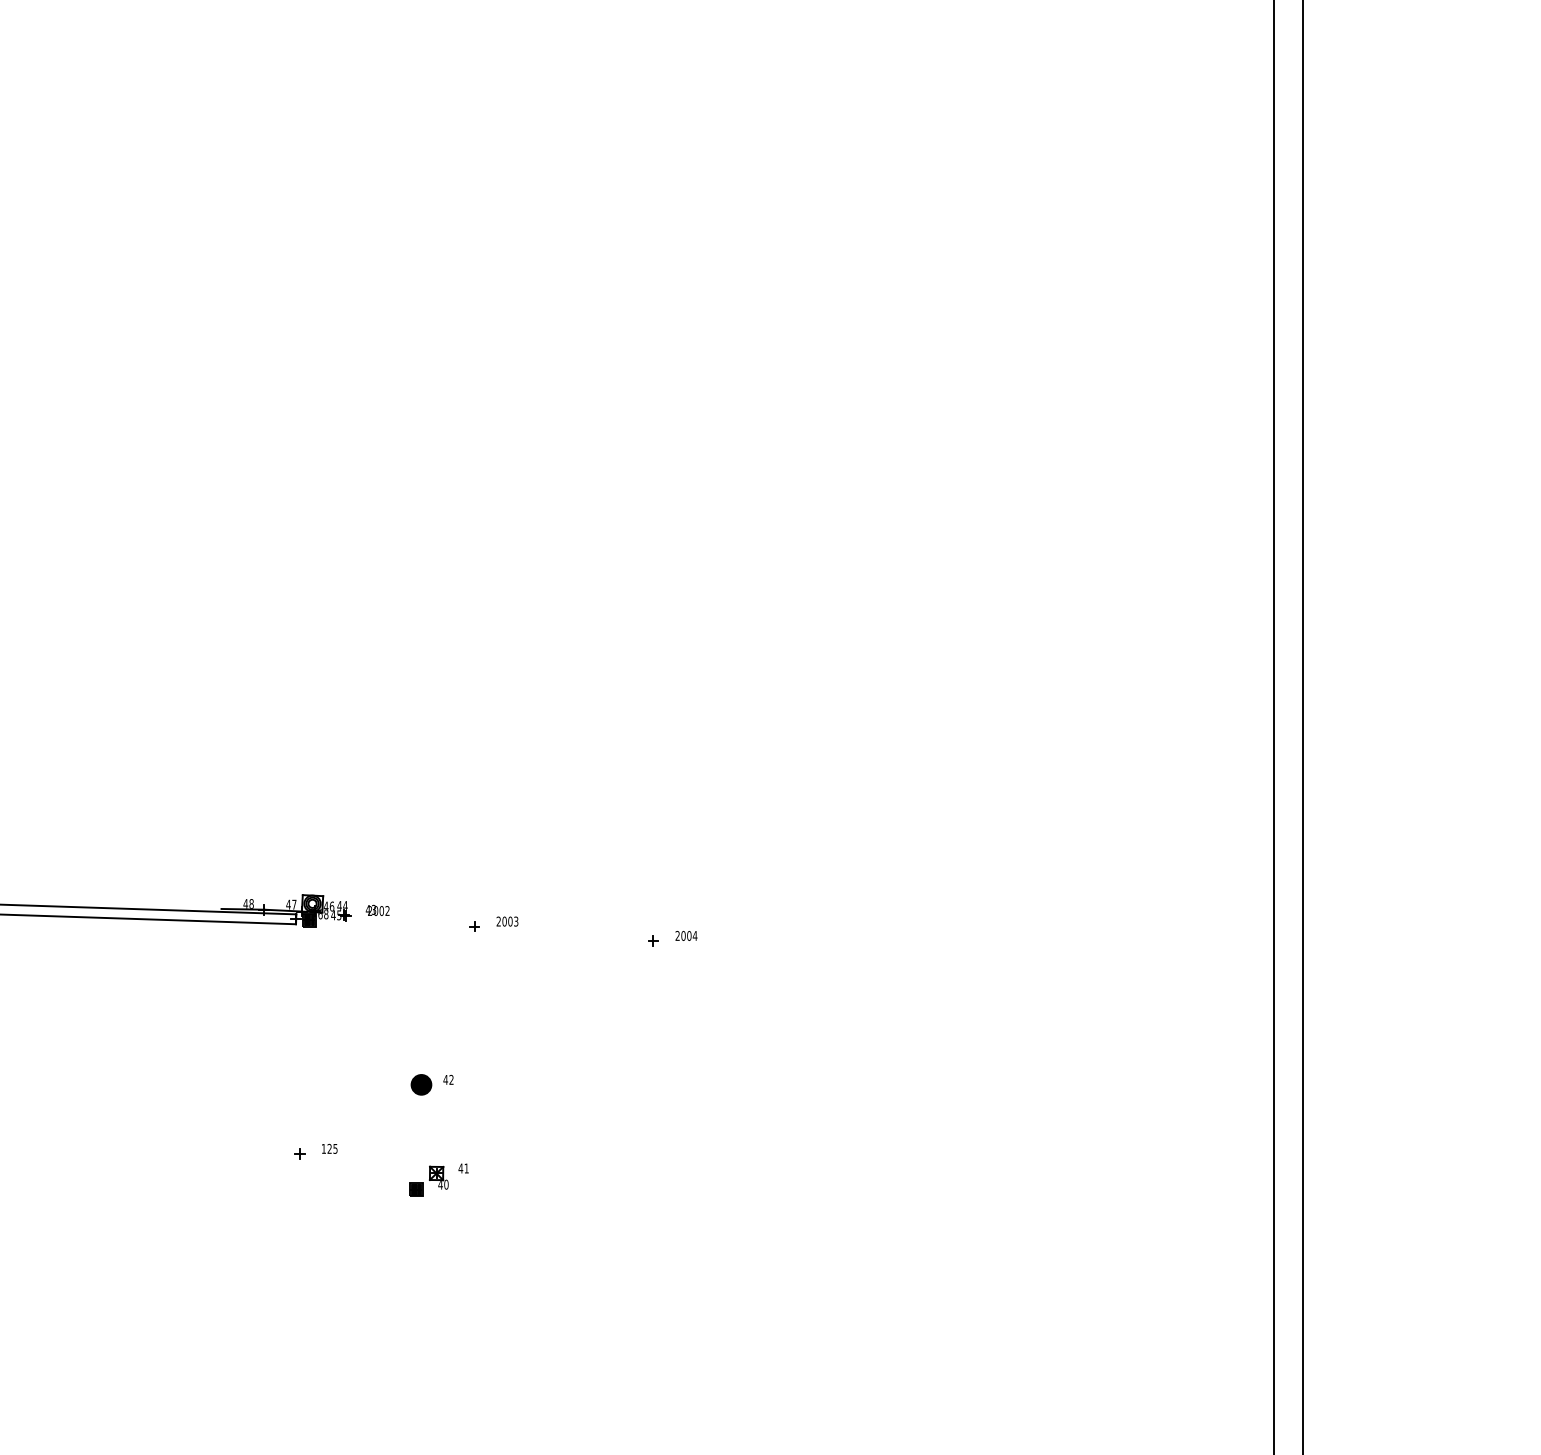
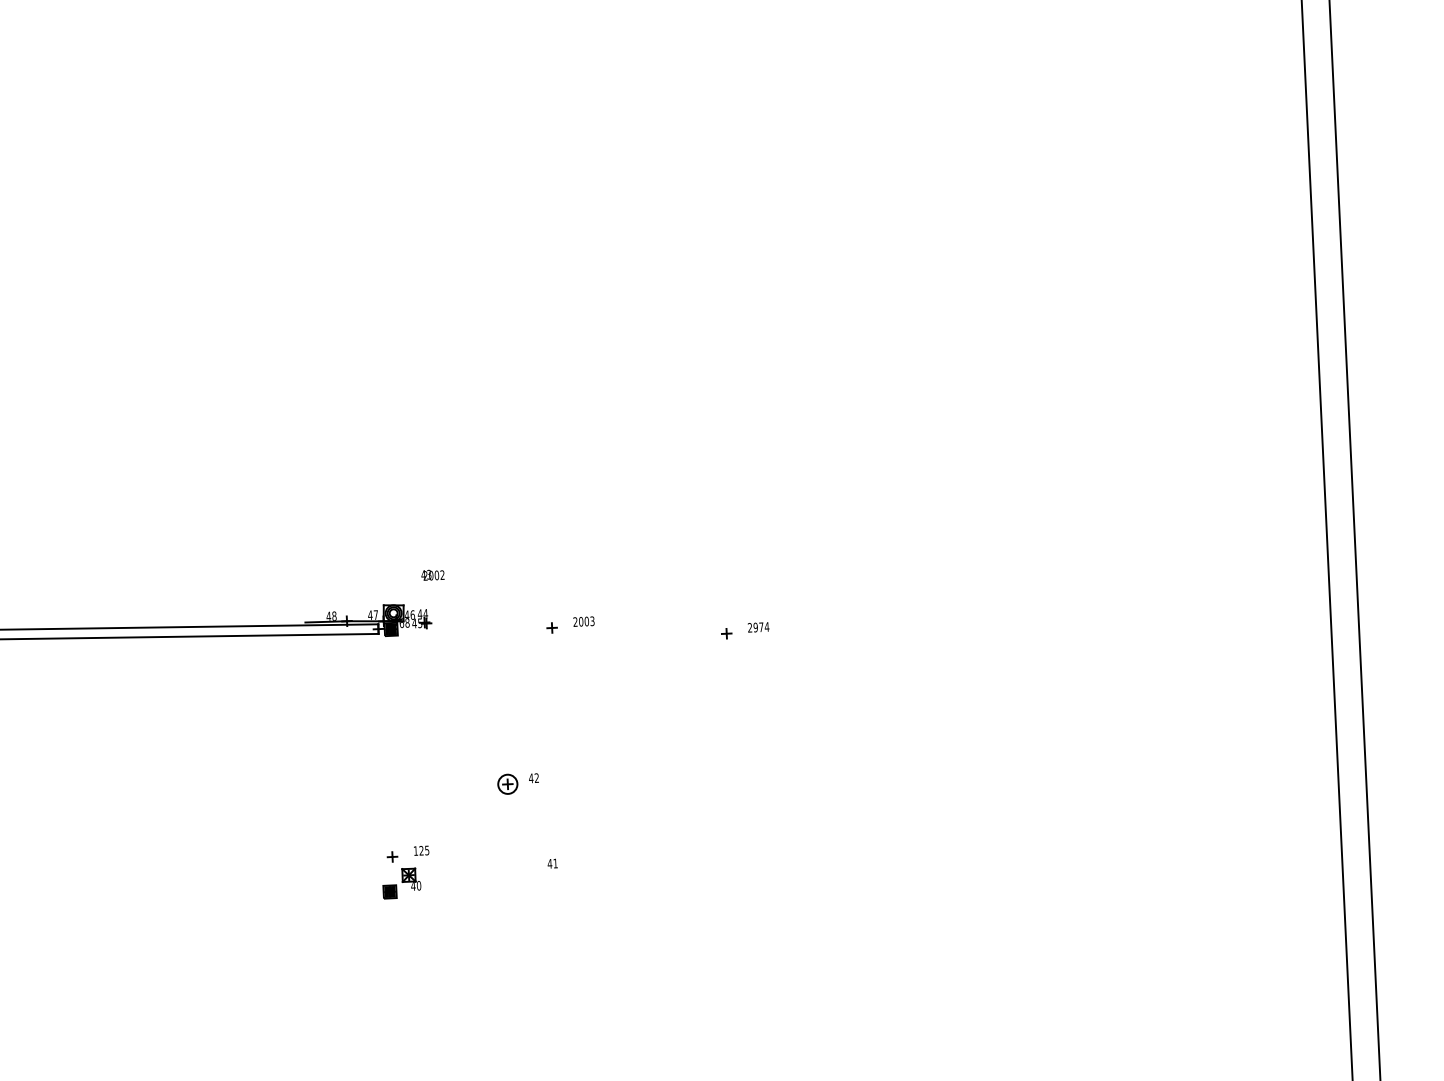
text: (377, 909) -> (432, 574), moved
text: (686, 935) -> (758, 626), 2004 -> 2974
fill: (421, 1084) -> (507, 783), removed
part: (428, 1180) -> (401, 882), moved

